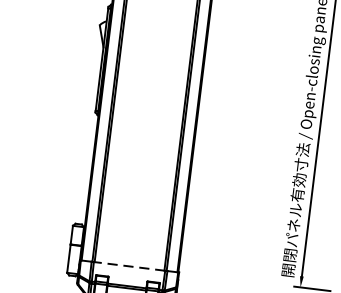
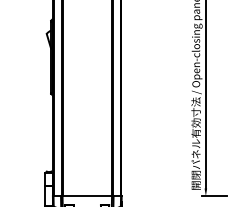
line: (129, 266) -> (87, 196), dashed -> solid

